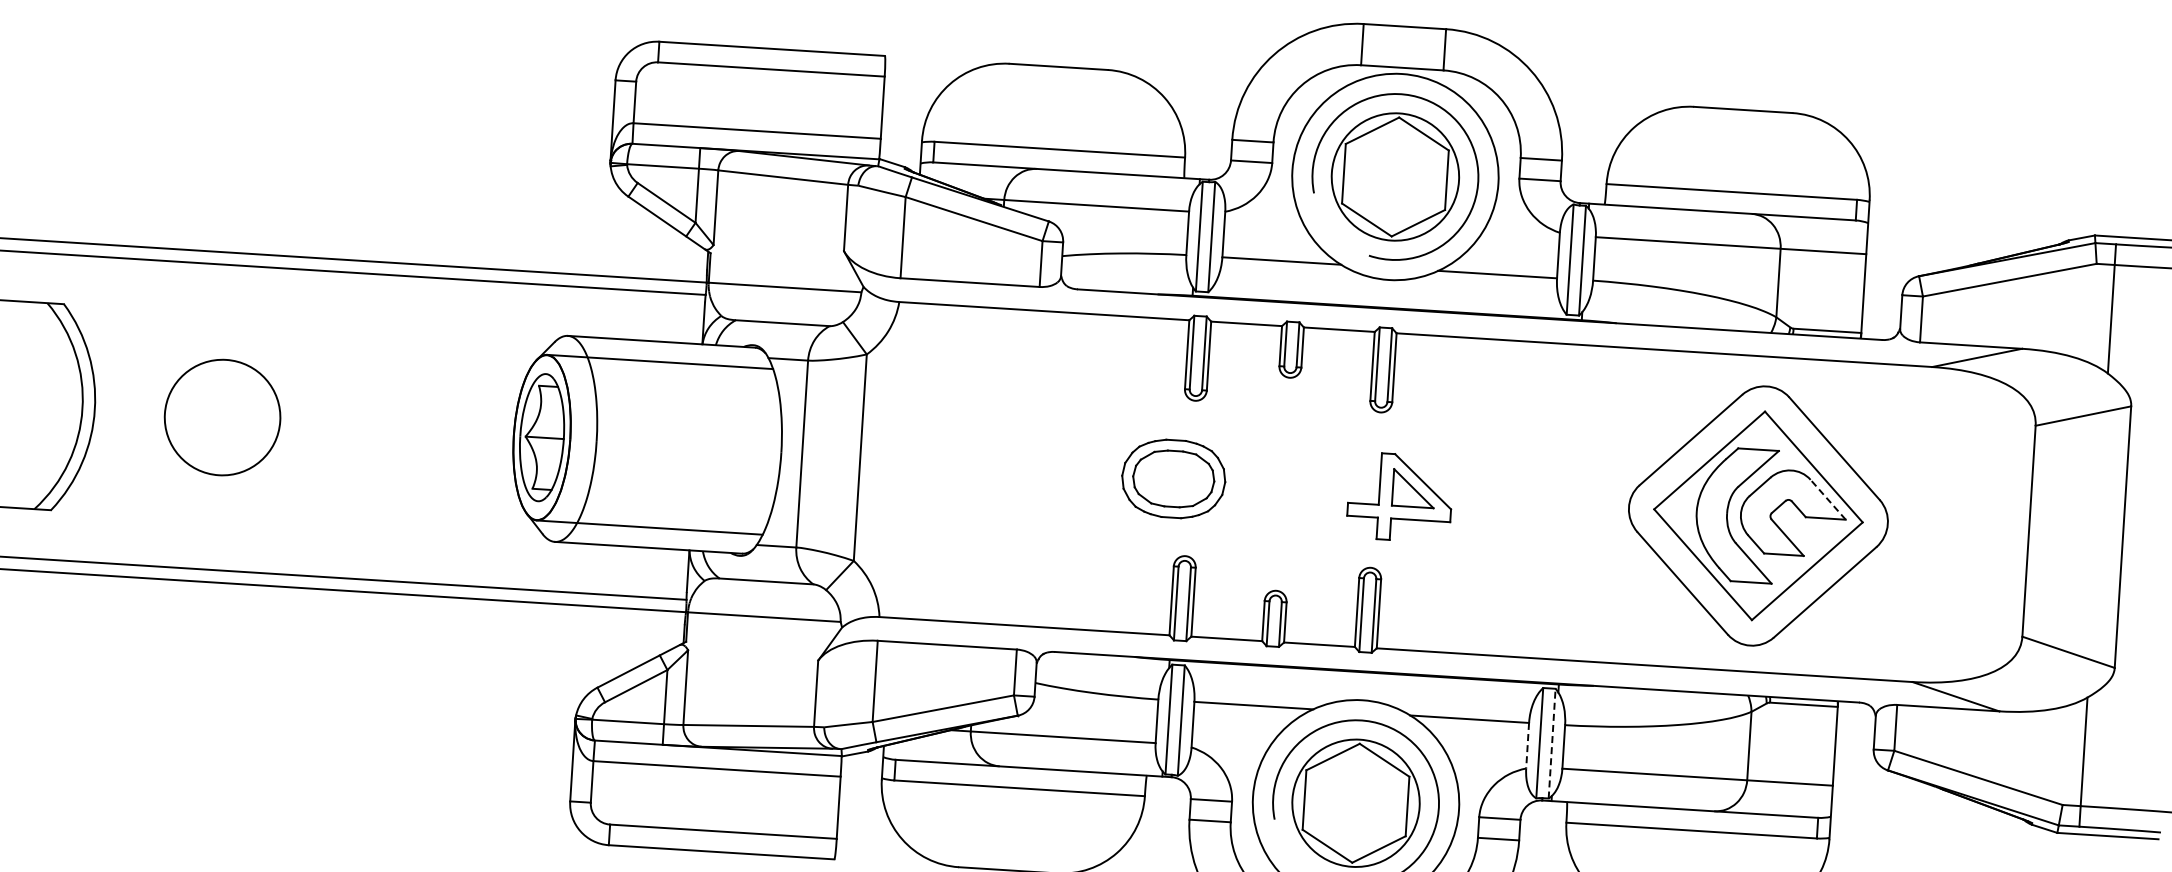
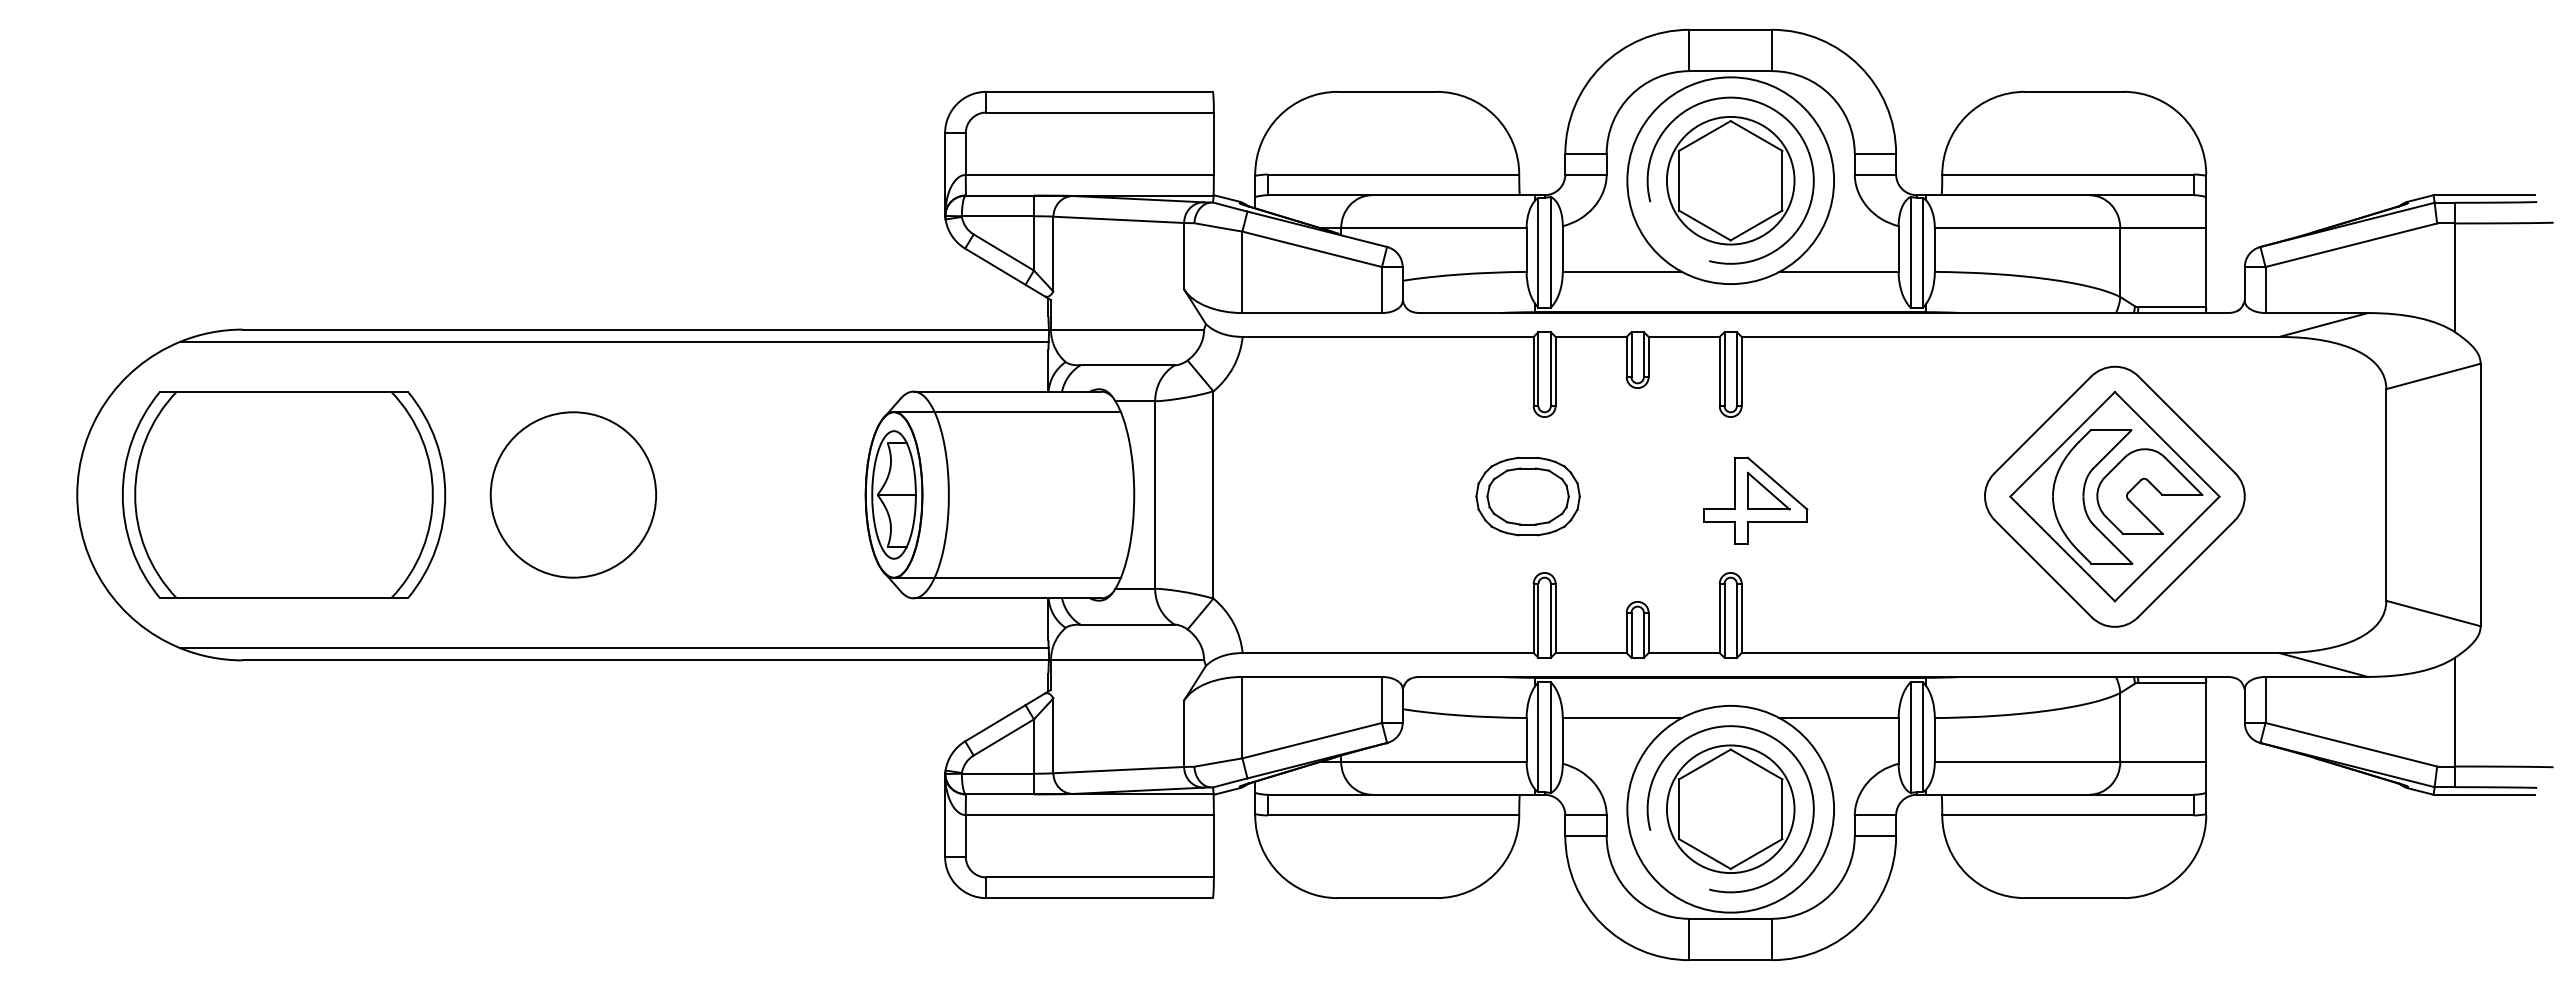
circle: (222, 417) -> (573, 494), size x1.43
line: (1828, 500) -> (2183, 476), dashed -> solid
line: (1552, 742) -> (1923, 736), dashed -> solid
line: (1527, 745) -> (1898, 740), dashed -> solid

